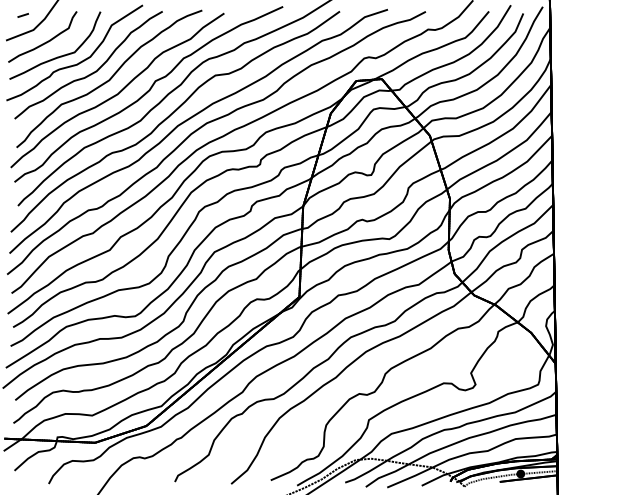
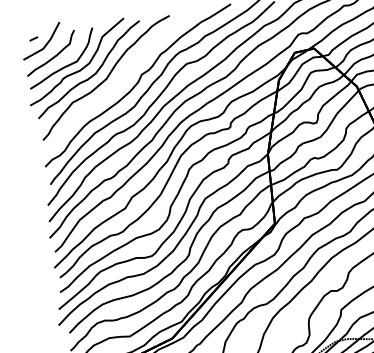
part: (117, 90) -> (113, 85), removed

